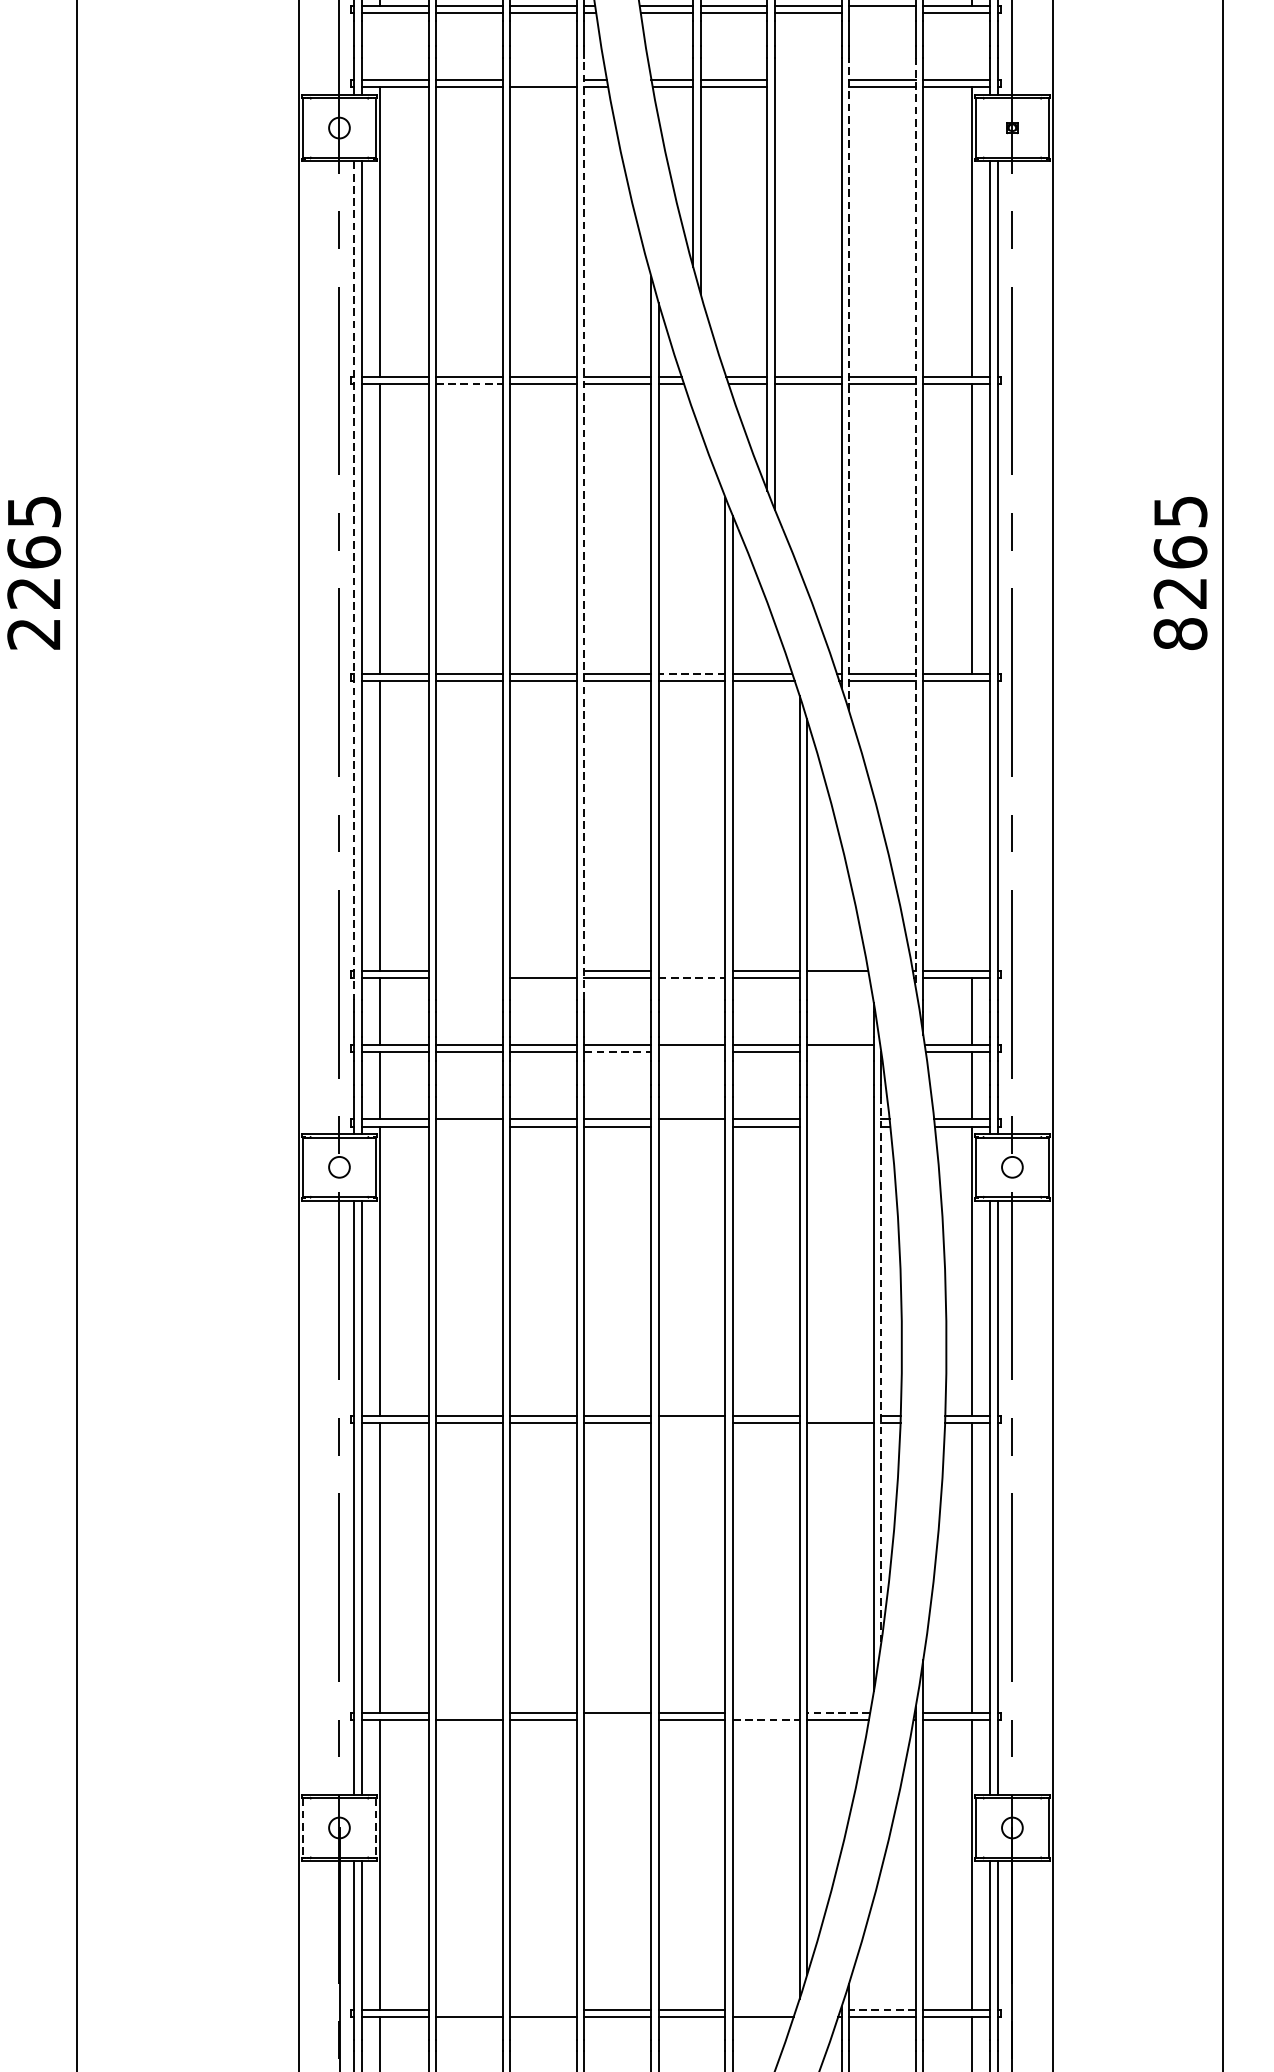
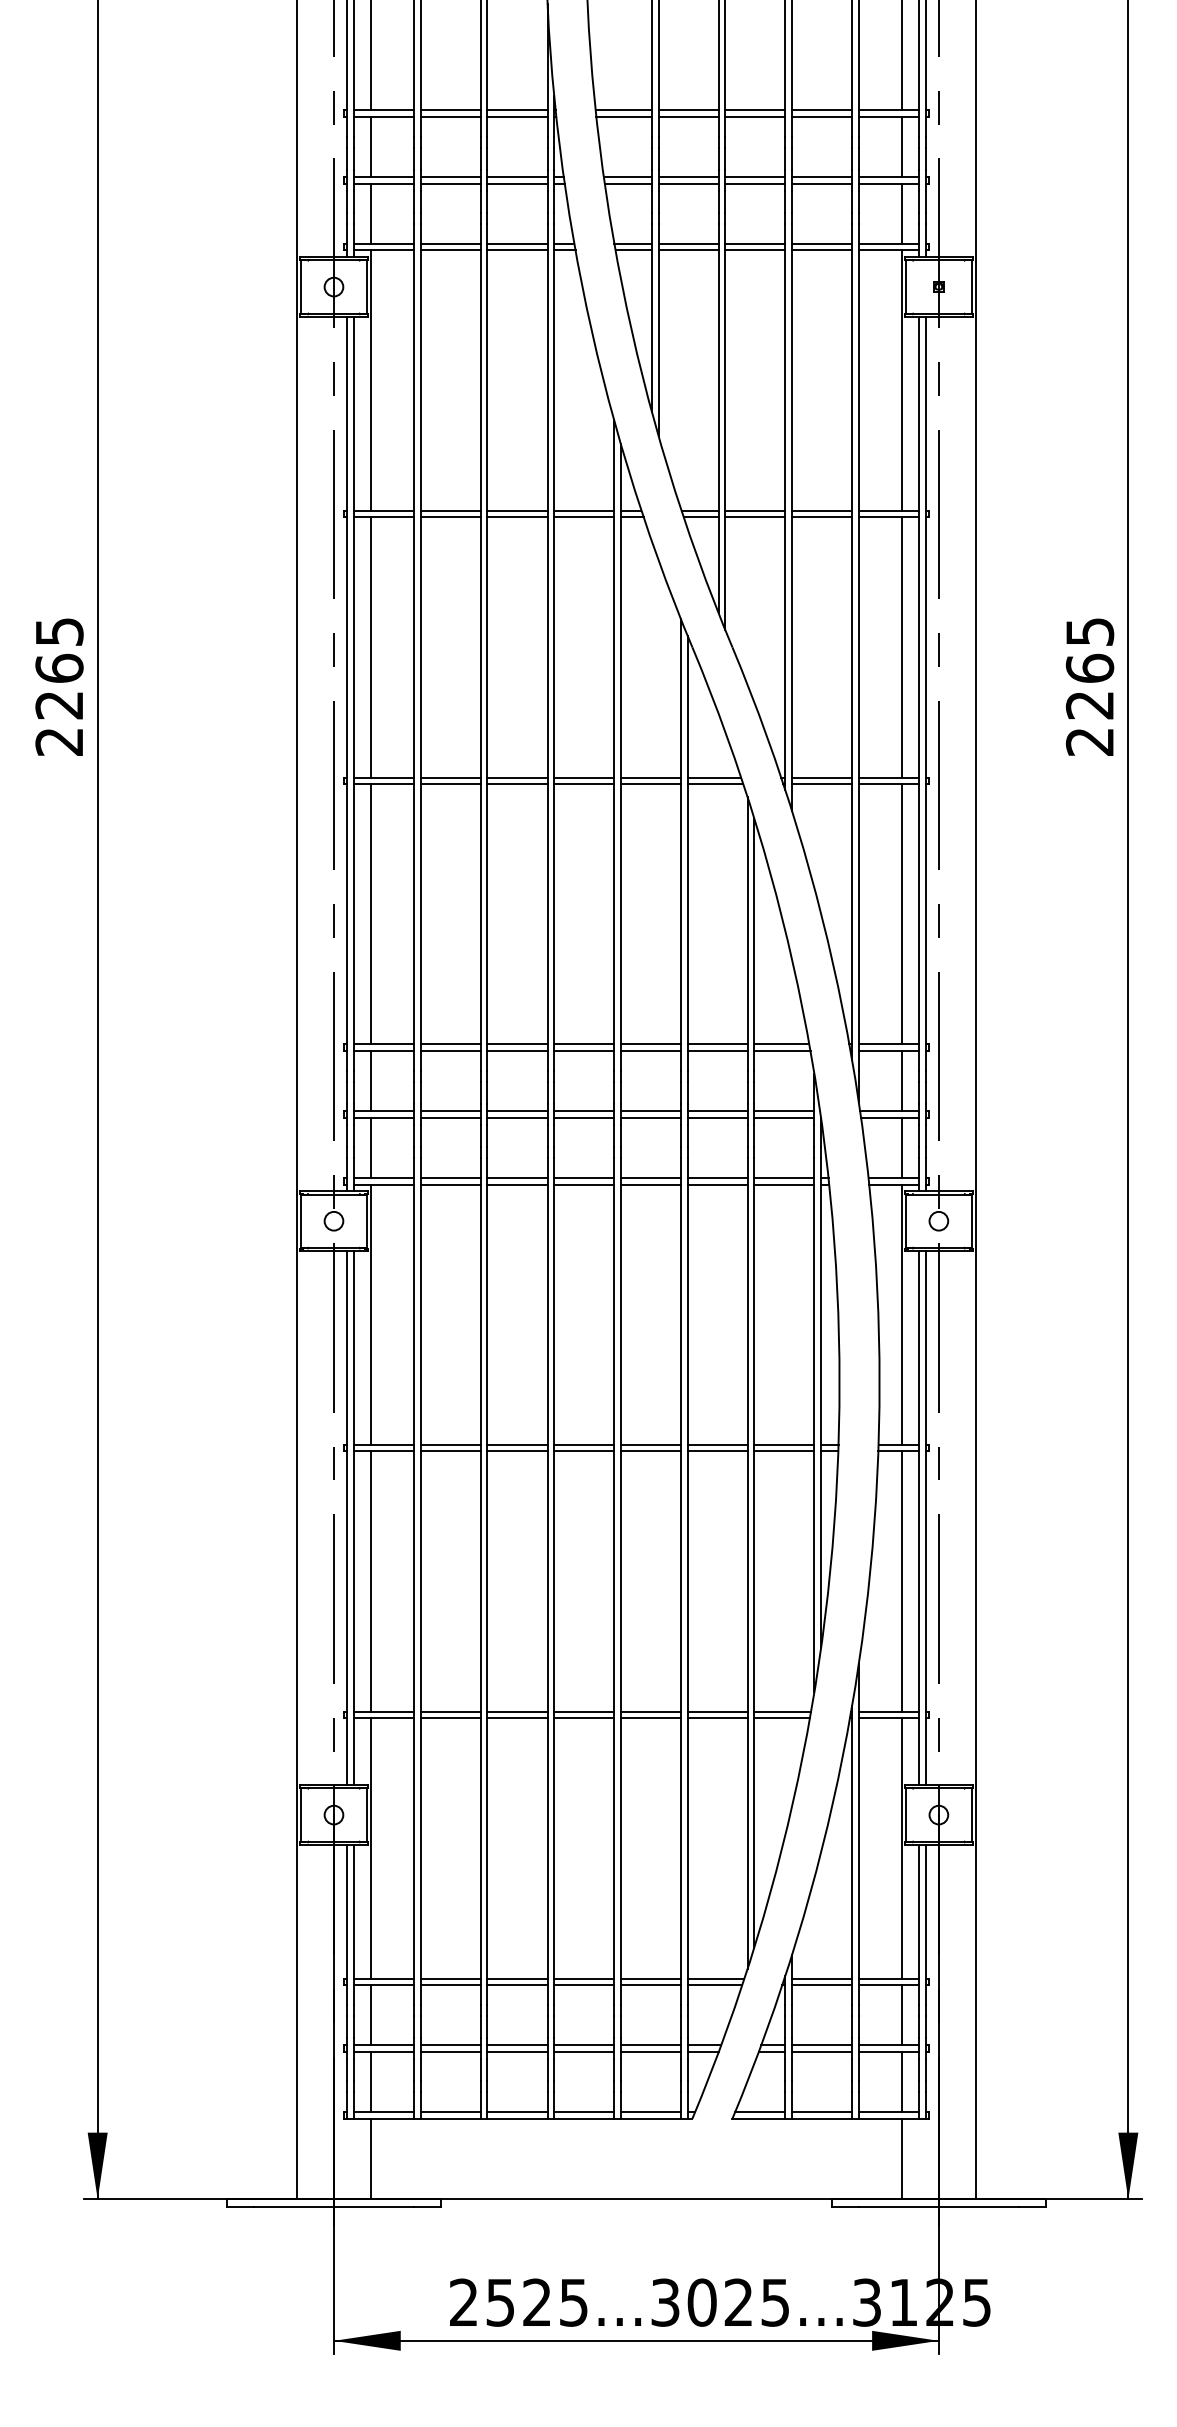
line: (882, 12) -> (822, 183), added
line: (380, 46) -> (370, 213), added
line: (971, 46) -> (902, 213), added
line: (543, 79) -> (517, 243), added
line: (808, 79) -> (755, 243), added
line: (808, 87) -> (755, 250), added
line: (470, 384) -> (451, 517), dashed -> solid
line: (849, 384) -> (792, 517), dashed -> solid
line: (916, 523) -> (852, 642), dashed -> solid
line: (584, 529) -> (554, 647), dashed -> solid
line: (354, 581) -> (347, 694), dashed -> solid
text: (1179, 633) -> (1089, 741), 8265 -> 2265
line: (691, 673) -> (650, 777), dashed -> solid
line: (971, 826) -> (902, 914), added
line: (469, 970) -> (450, 1044), added
line: (543, 970) -> (517, 1044), added
line: (691, 970) -> (650, 1044), added
line: (469, 978) -> (450, 1051), added
line: (692, 978) -> (651, 1051), dashed -> solid
line: (838, 978) -> (782, 1051), added
line: (618, 1051) -> (584, 1117), dashed -> solid
line: (691, 1051) -> (650, 1117), added
line: (840, 1051) -> (784, 1117), added
line: (840, 1118) -> (784, 1177), added
line: (469, 1126) -> (450, 1184), added
line: (691, 1126) -> (650, 1184), added
line: (840, 1126) -> (784, 1184), added
line: (881, 1368) -> (821, 1402), dashed -> solid
line: (840, 1415) -> (784, 1444), added
line: (691, 1423) -> (650, 1451), added
line: (469, 1712) -> (450, 1711), added
line: (766, 1712) -> (717, 1711), added
line: (838, 1712) -> (782, 1711), dashed -> solid
line: (618, 1720) -> (584, 1718), added
line: (767, 1720) -> (718, 1718), dashed -> solid
line: (303, 1828) -> (301, 1815), dashed -> solid
line: (375, 1828) -> (366, 1815), dashed -> solid
line: (469, 2009) -> (450, 1978), added
line: (543, 2009) -> (517, 1978), added
line: (763, 2009) -> (715, 1978), added
line: (881, 2009) -> (821, 1978), dashed -> solid

